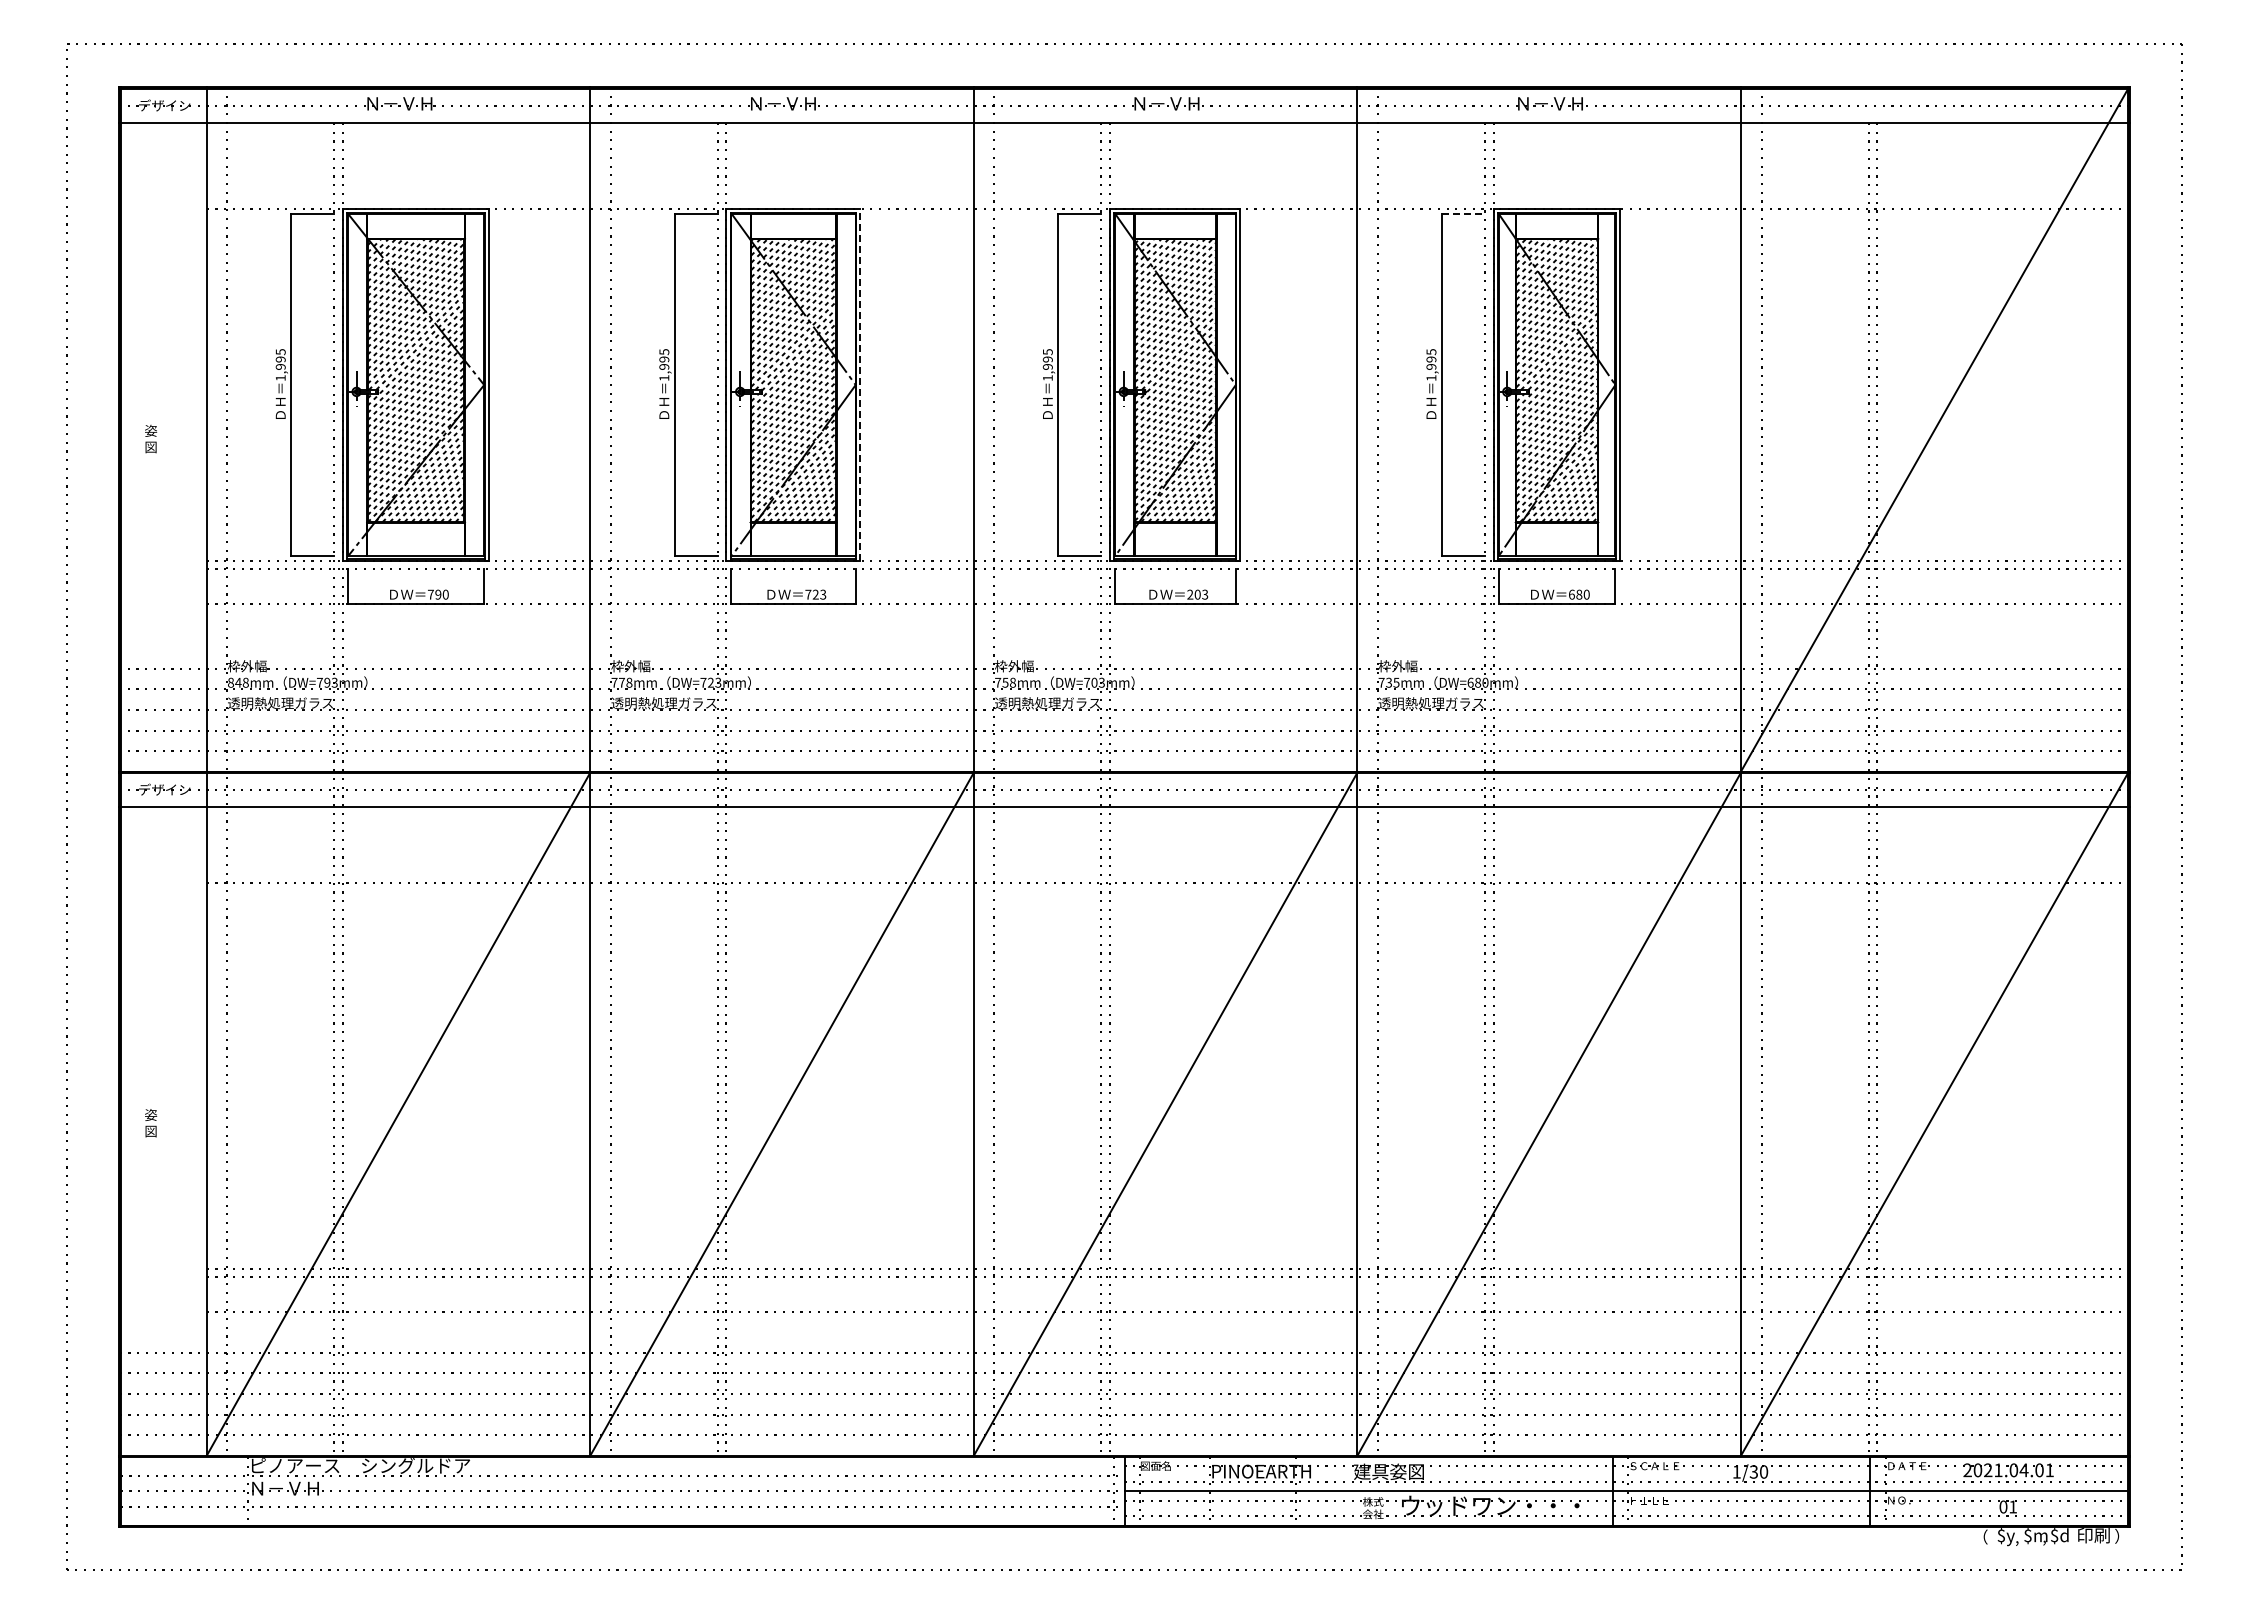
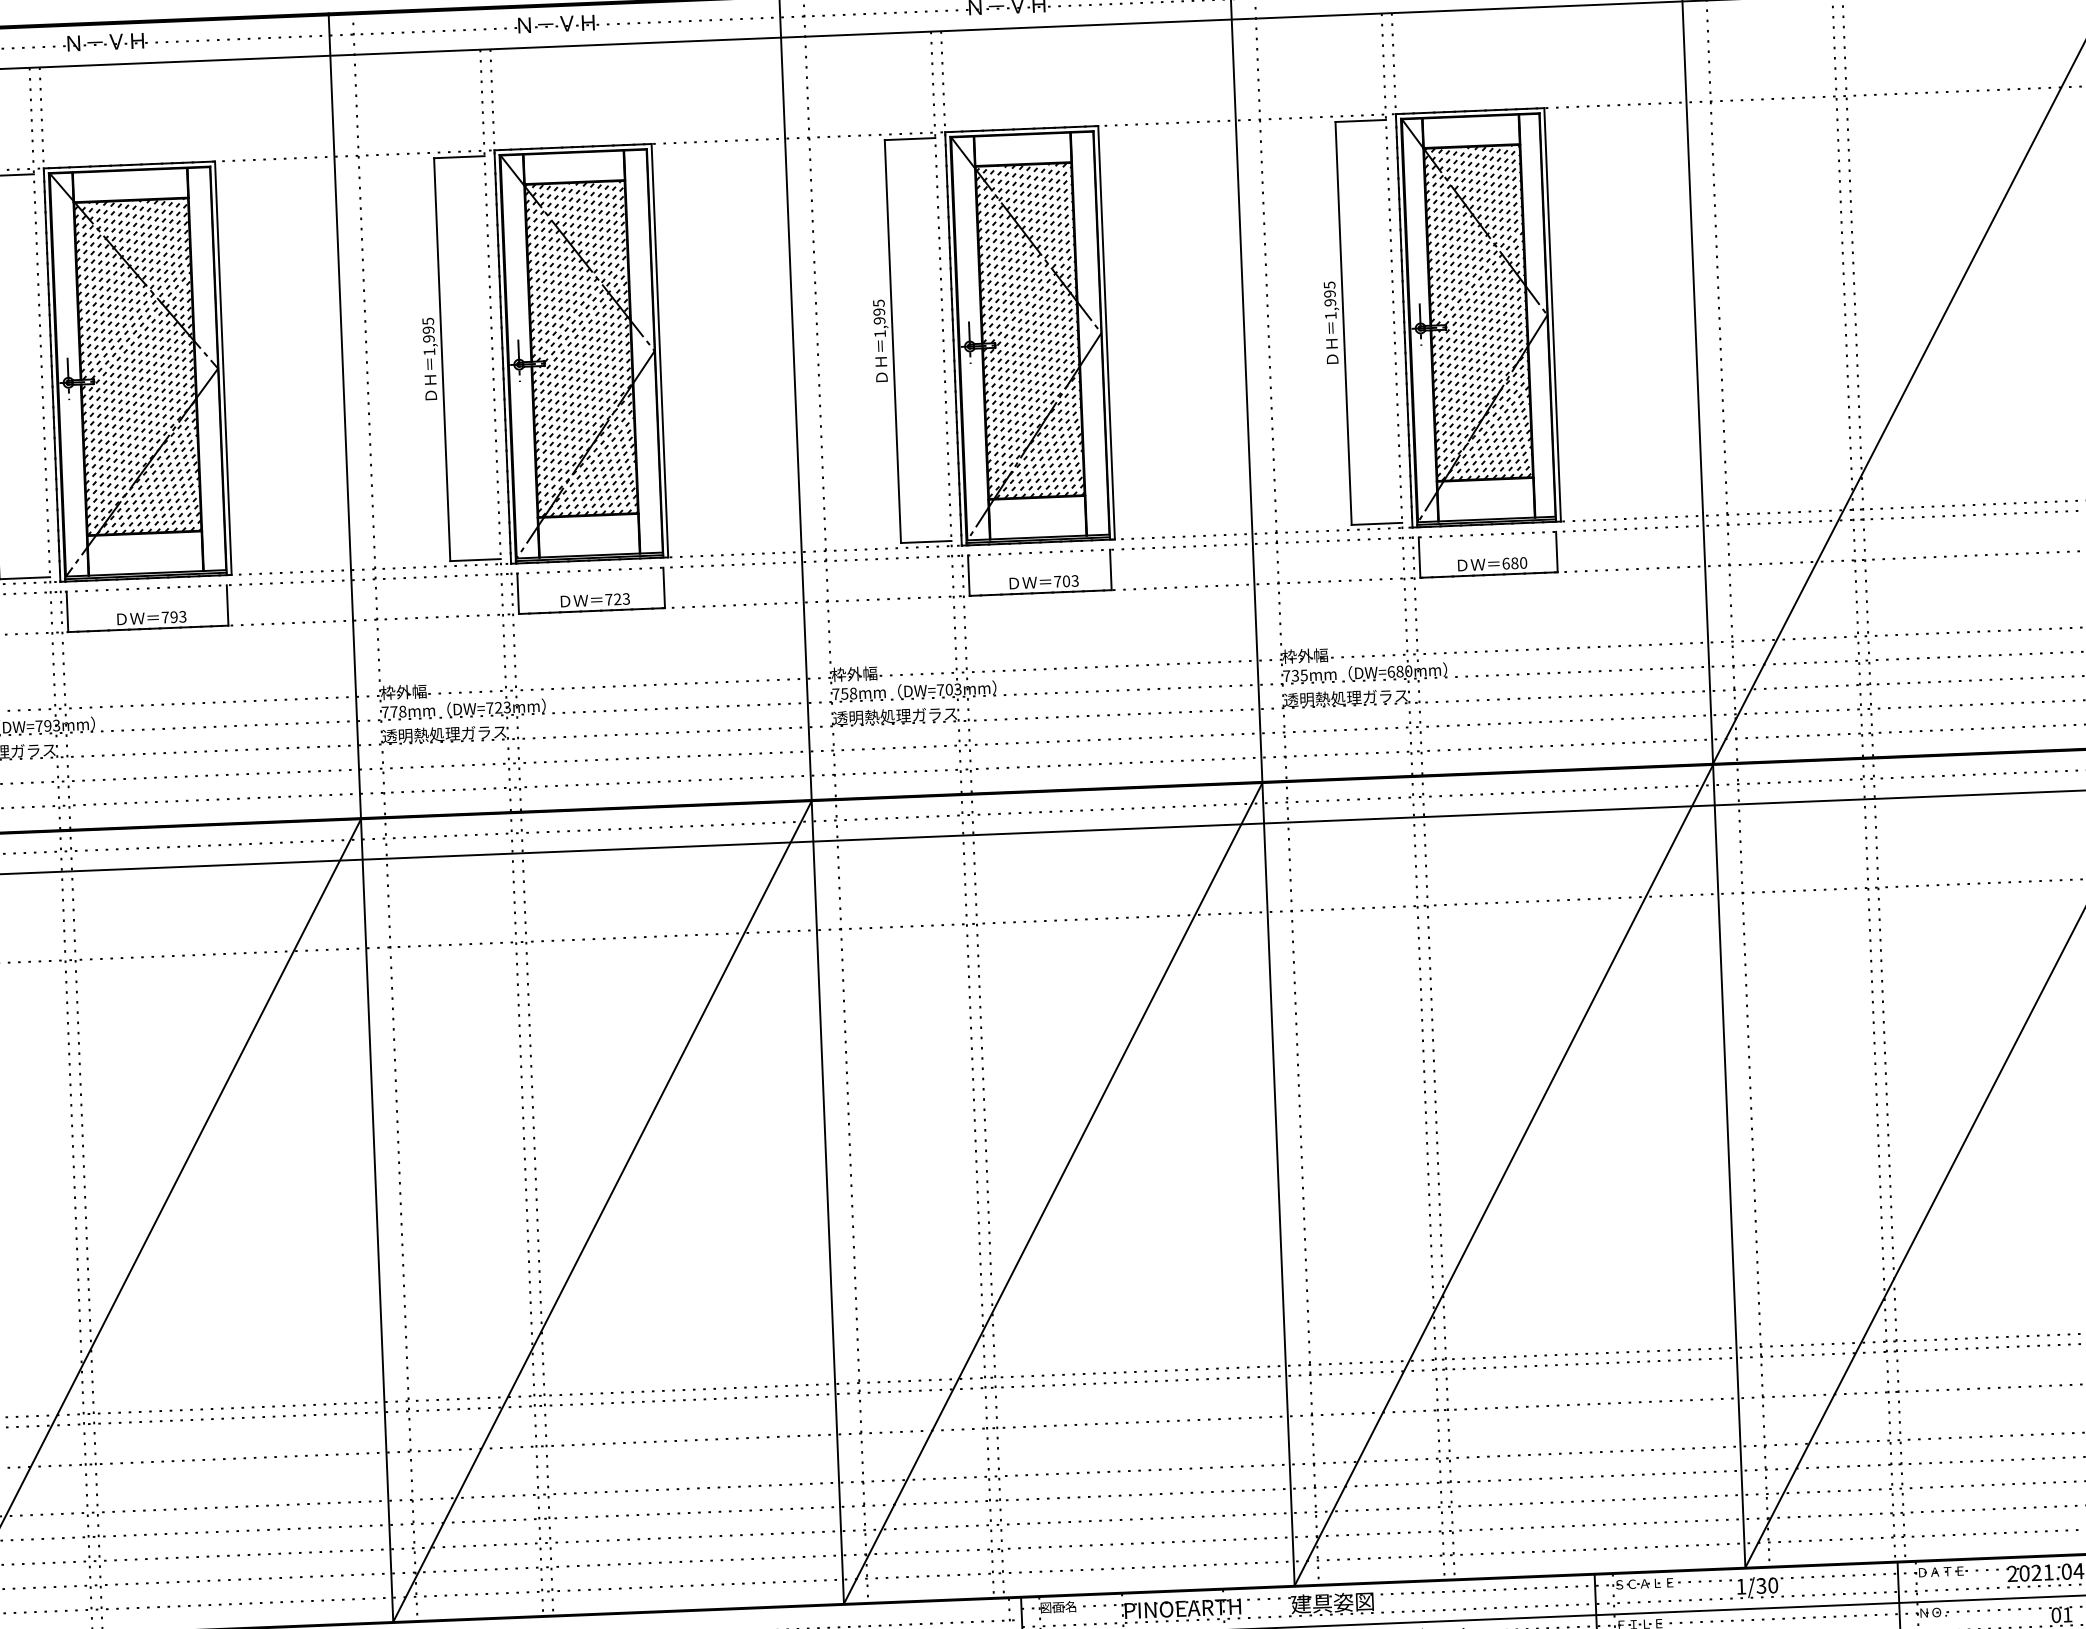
line: (1464, 213) -> (1361, 120), dashed -> solid
line: (860, 384) -> (660, 350), dashed -> solid
text: (445, 594) -> (182, 616), 790 -> 793
text: (1190, 594) -> (1057, 581), 203 -> 703

